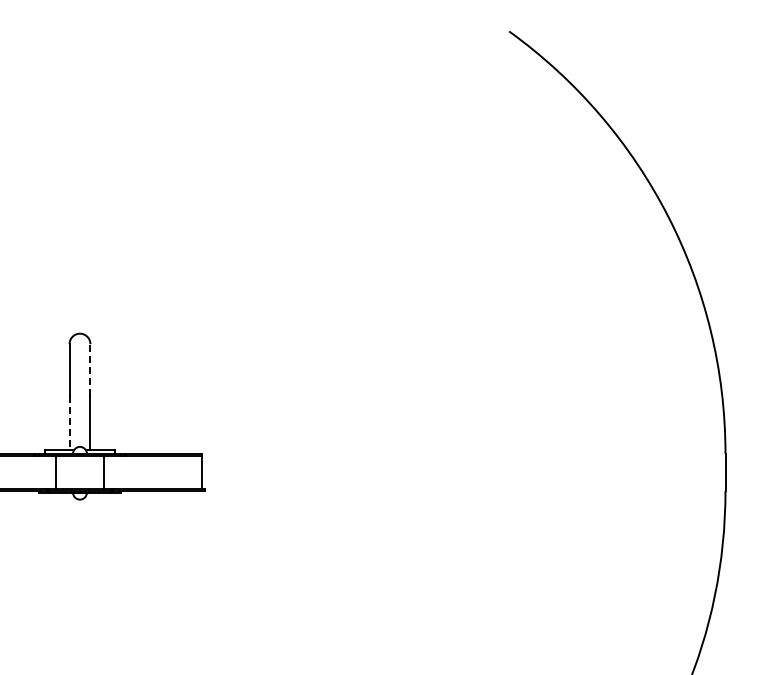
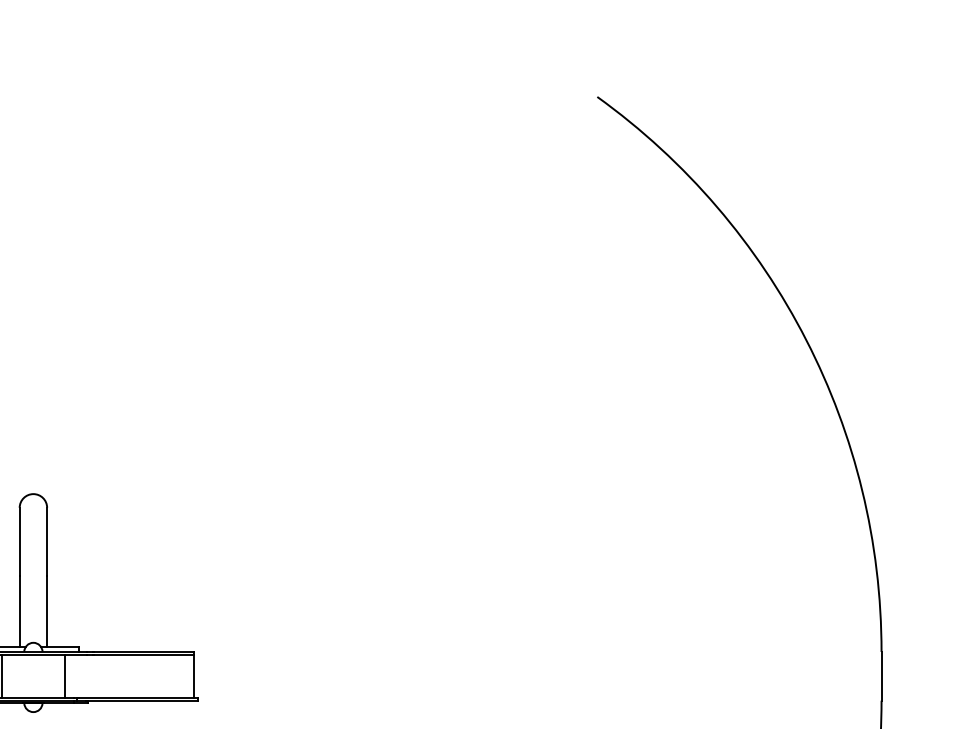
line: (90, 369) -> (47, 541), dashed -> solid
line: (69, 423) -> (19, 612), dashed -> solid

